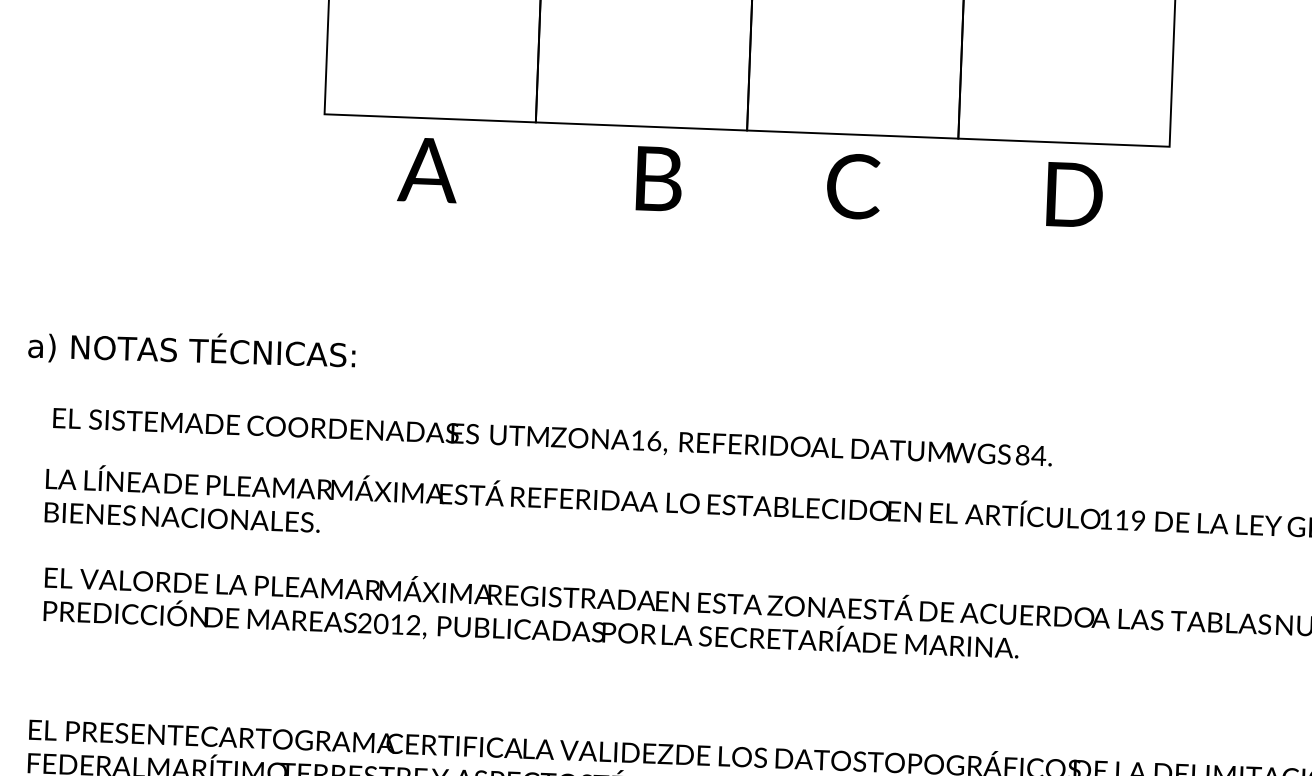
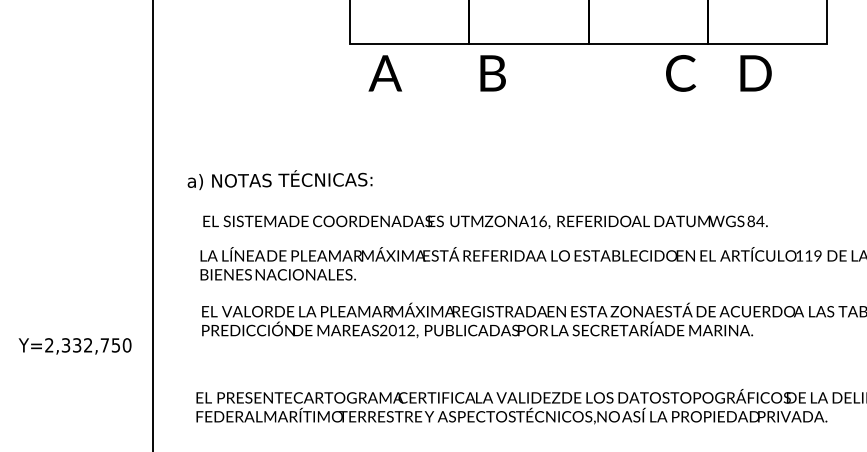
text: (428, 170) -> (385, 73), moved
text: (658, 179) -> (492, 73), moved
text: (852, 186) -> (680, 73), moved
text: (1073, 195) -> (755, 73), moved

